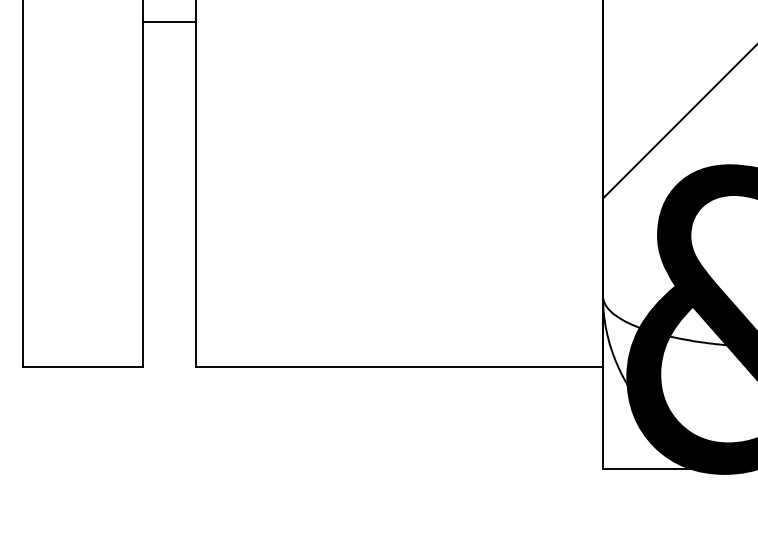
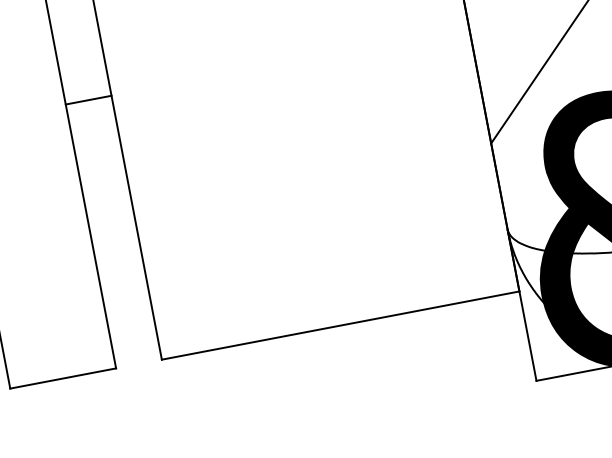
line: (169, 22) -> (88, 100), moved

